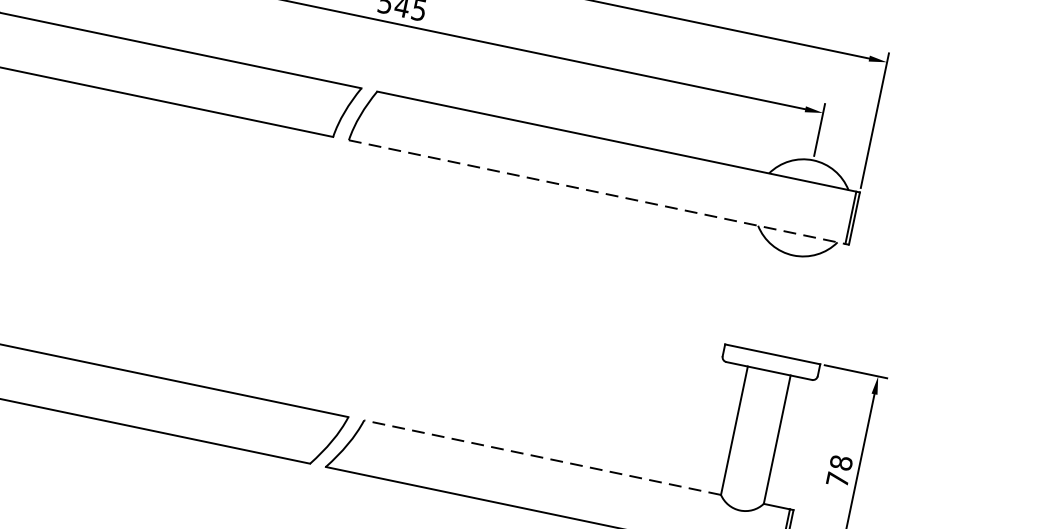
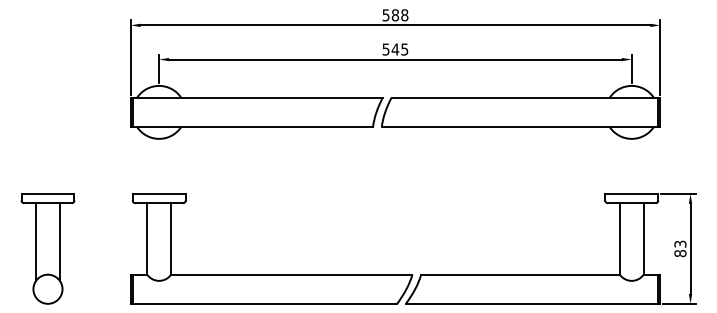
line: (599, 191) -> (521, 126), dashed -> solid
line: (542, 457) -> (520, 274), dashed -> solid
text: (839, 470) -> (680, 248), 78 -> 83

